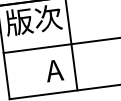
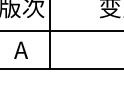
text: (53, 69) -> (20, 49), moved

